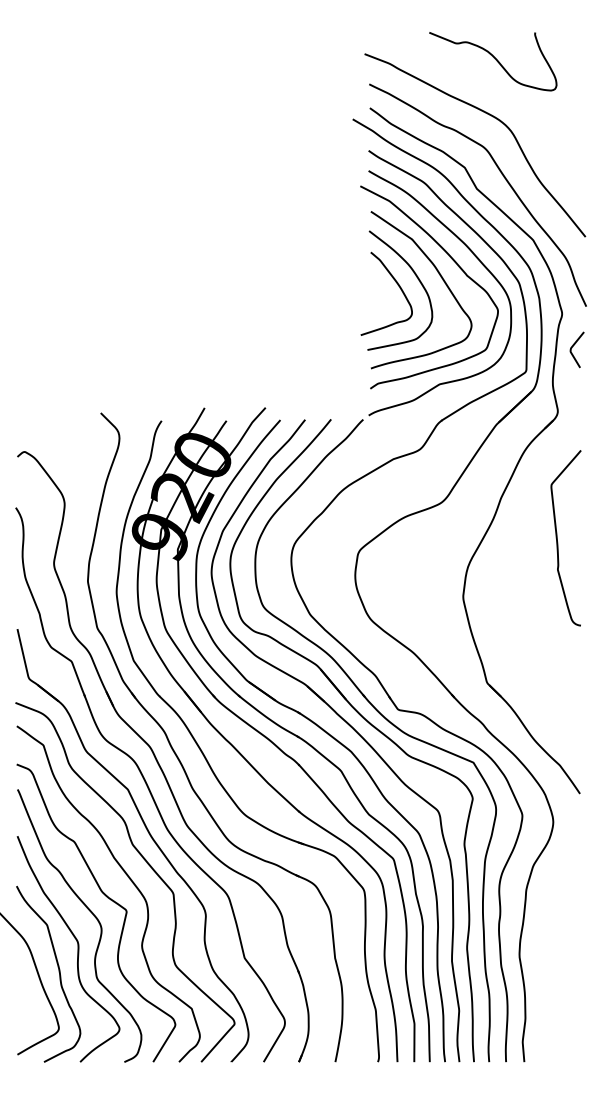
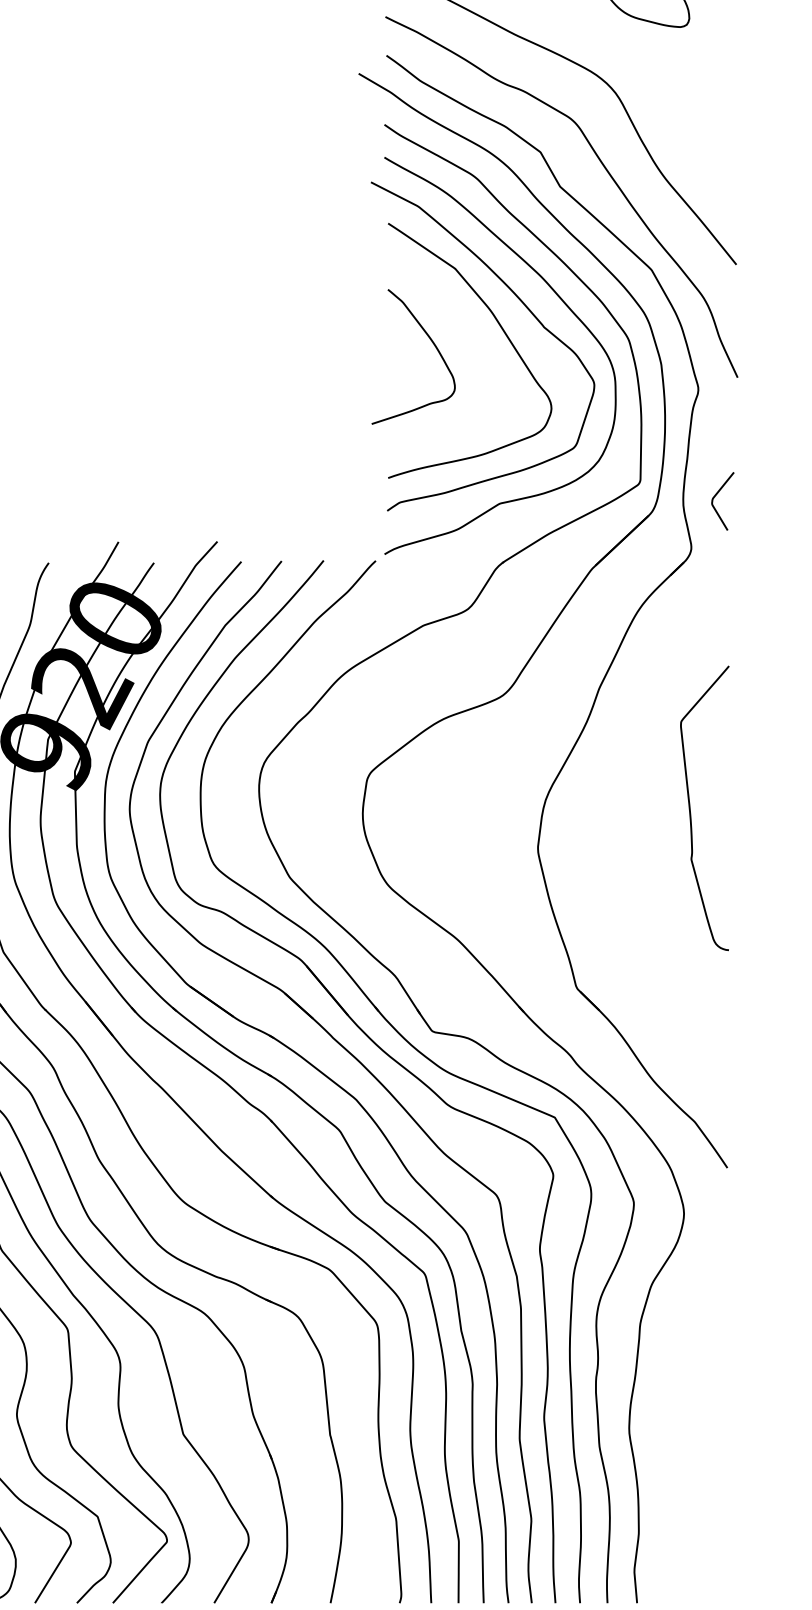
curve: (417, 279) -> (463, 333), removed
curve: (572, 348) -> (715, 499), moved
curve: (557, 538) -> (690, 808), moved

